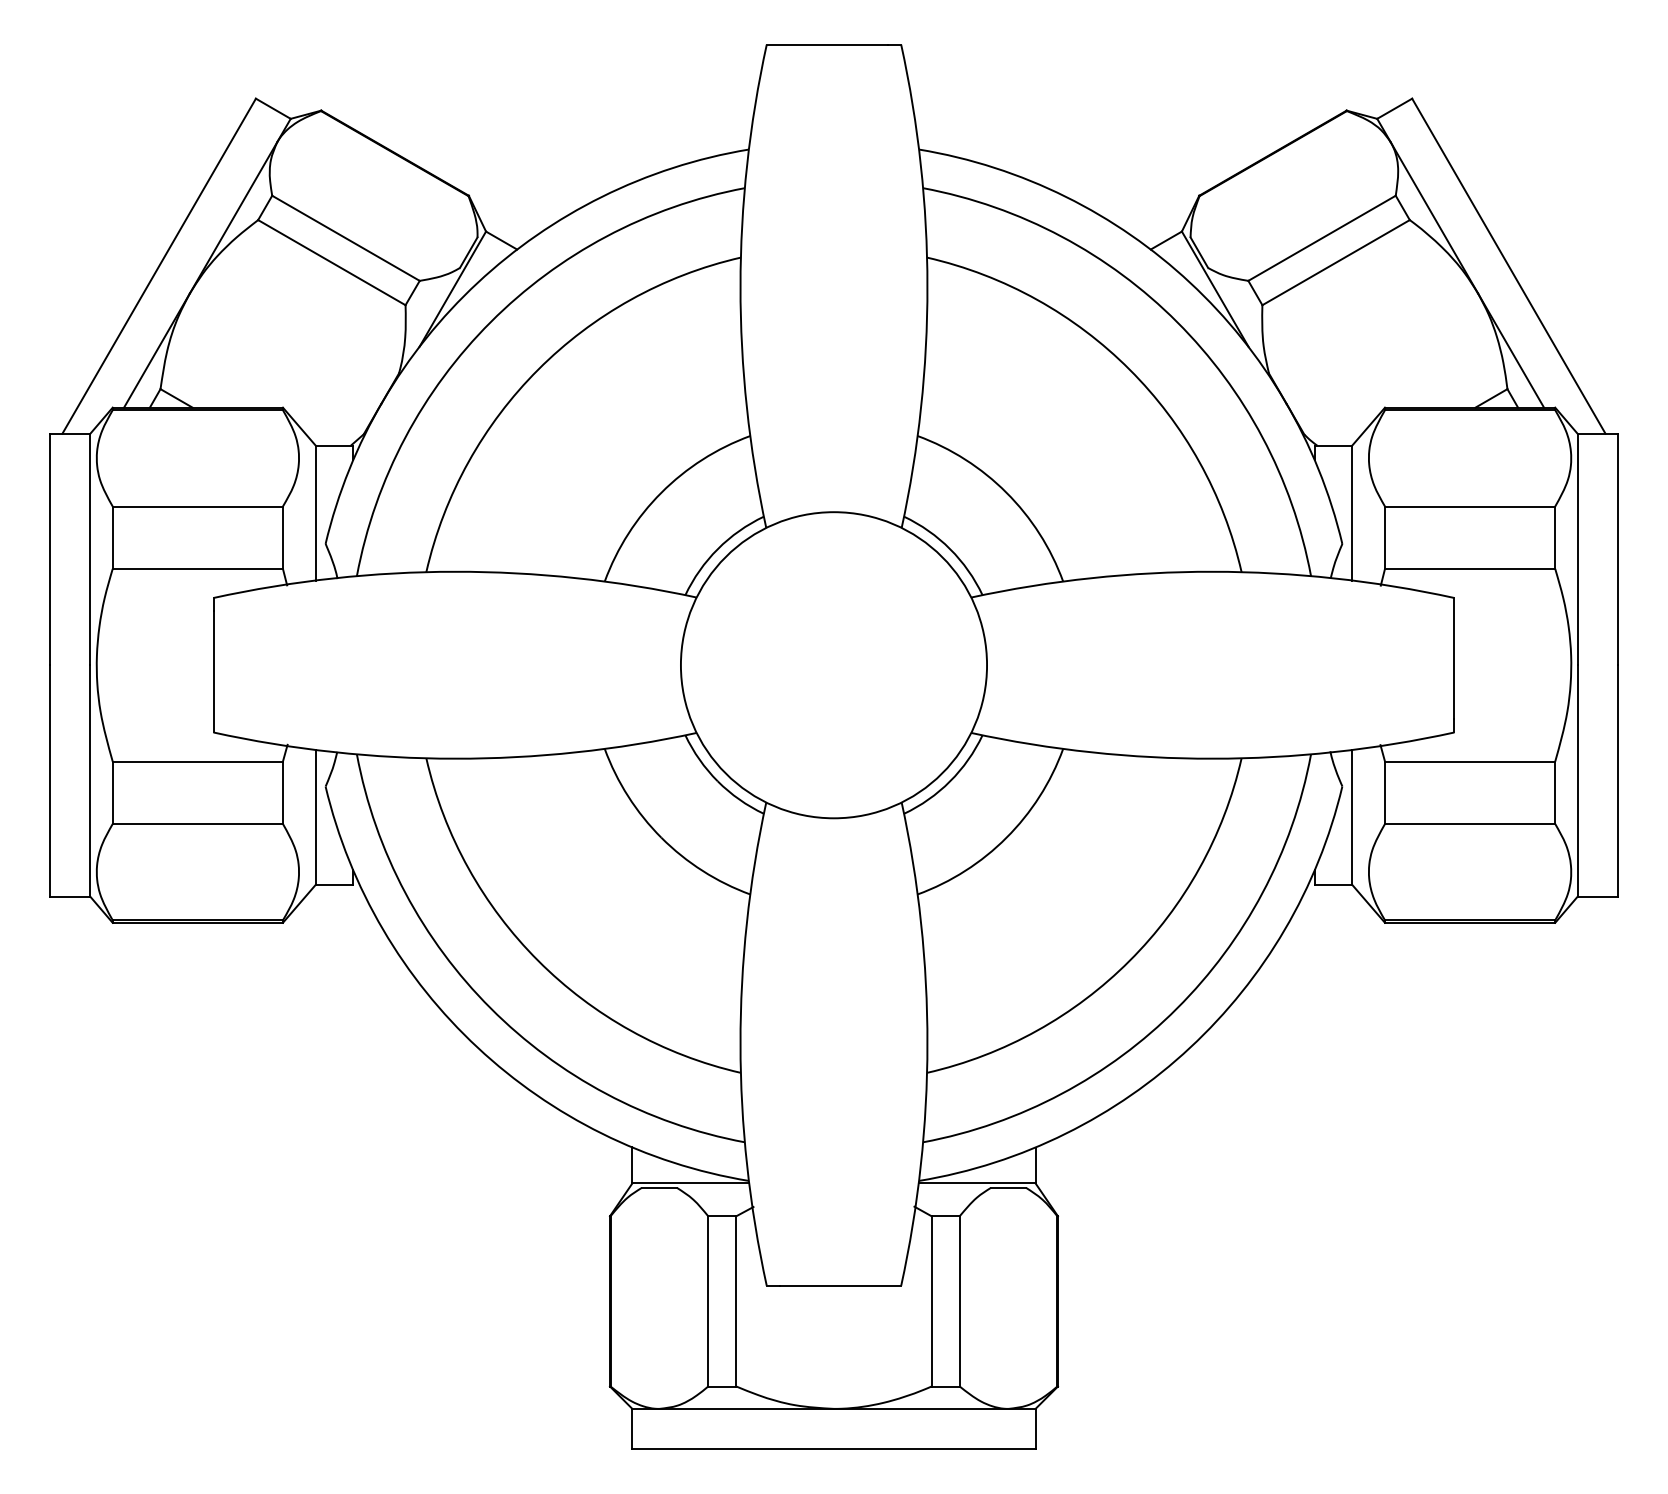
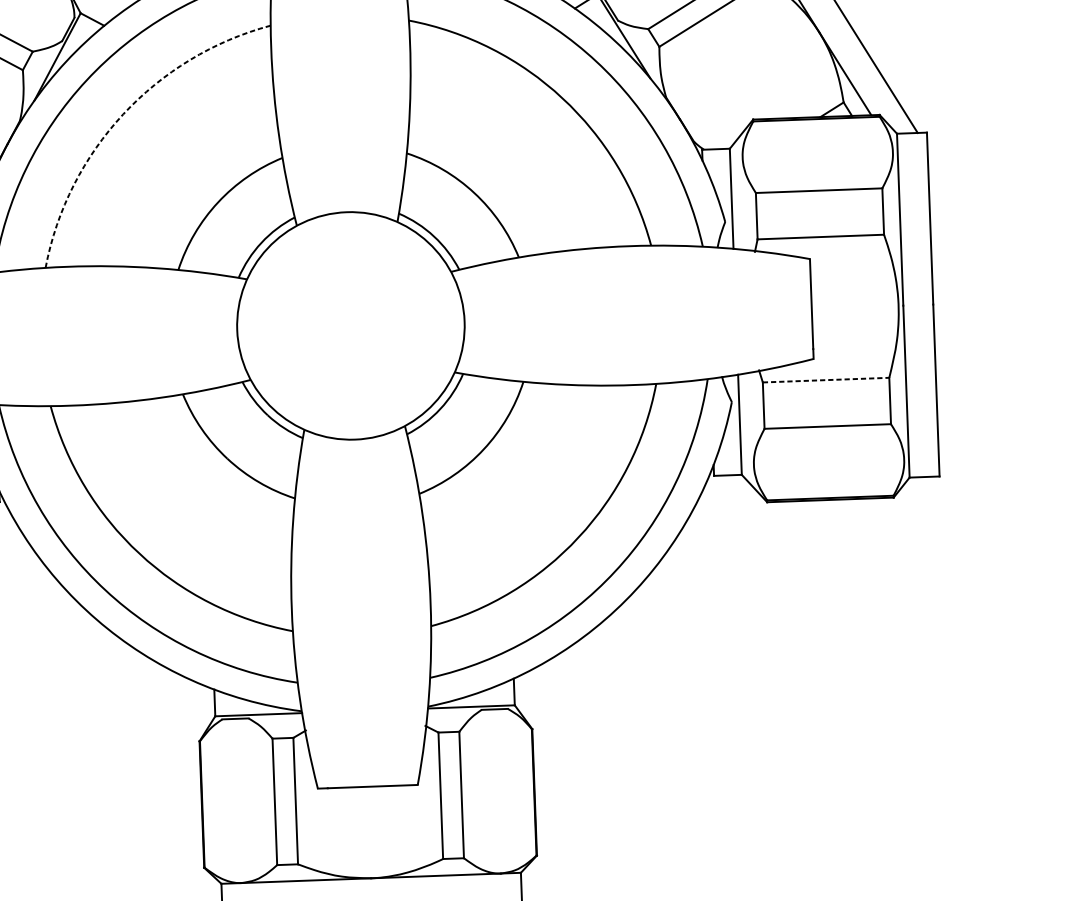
arc: (538, 369) -> (123, 114), solid -> dashed
line: (1470, 761) -> (826, 380), solid -> dashed

